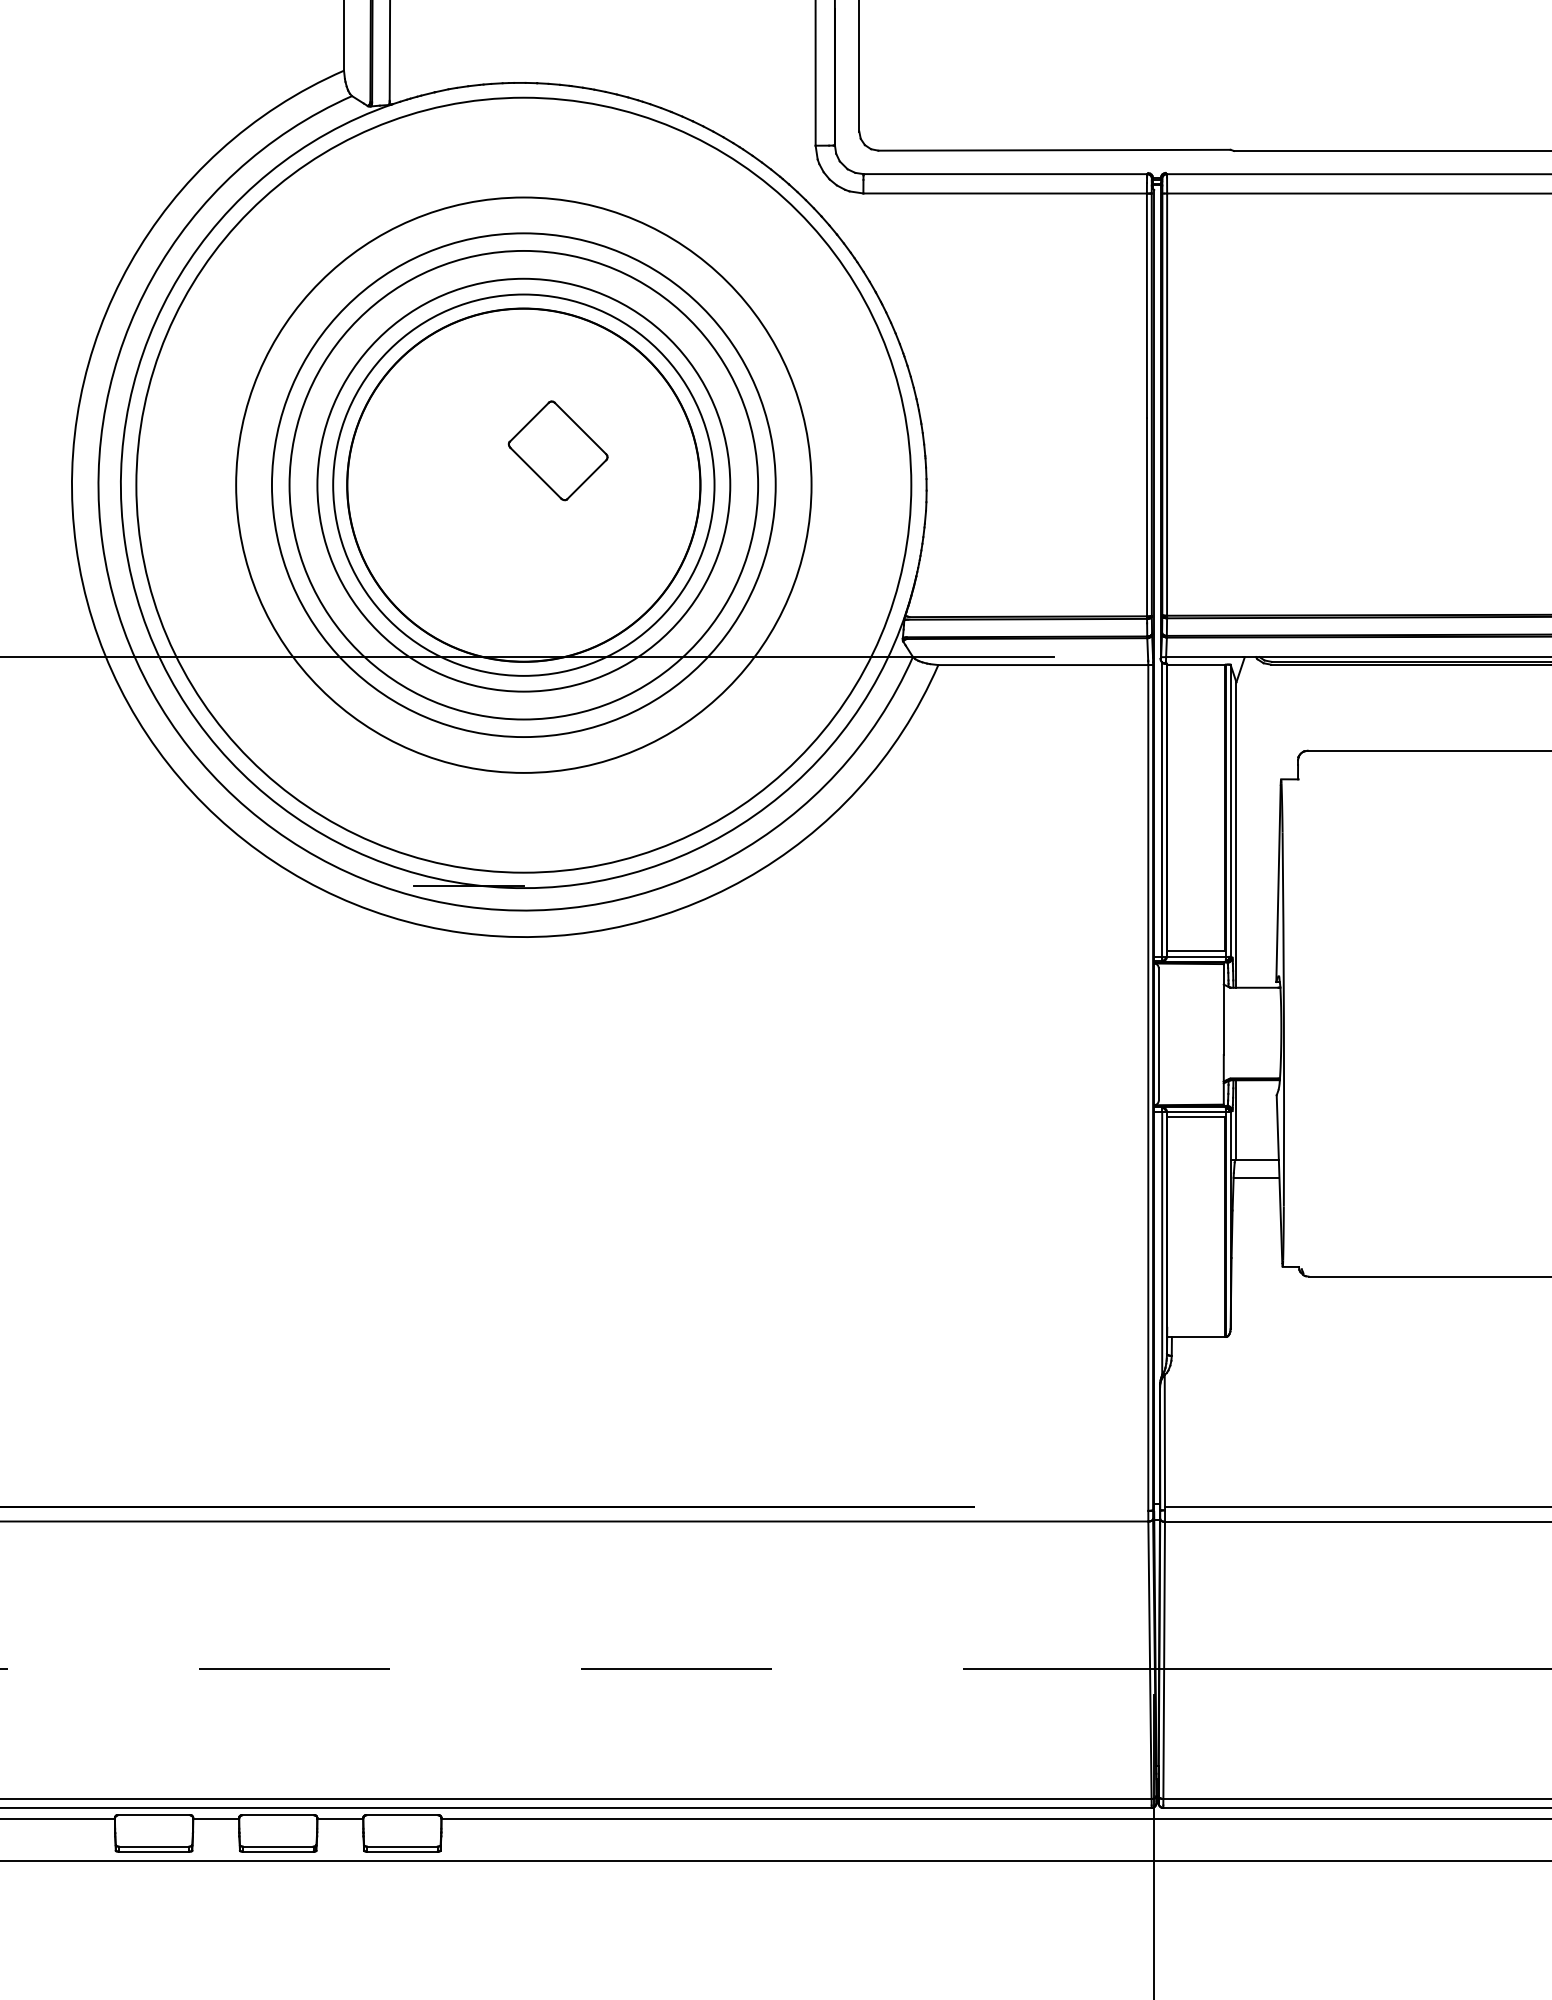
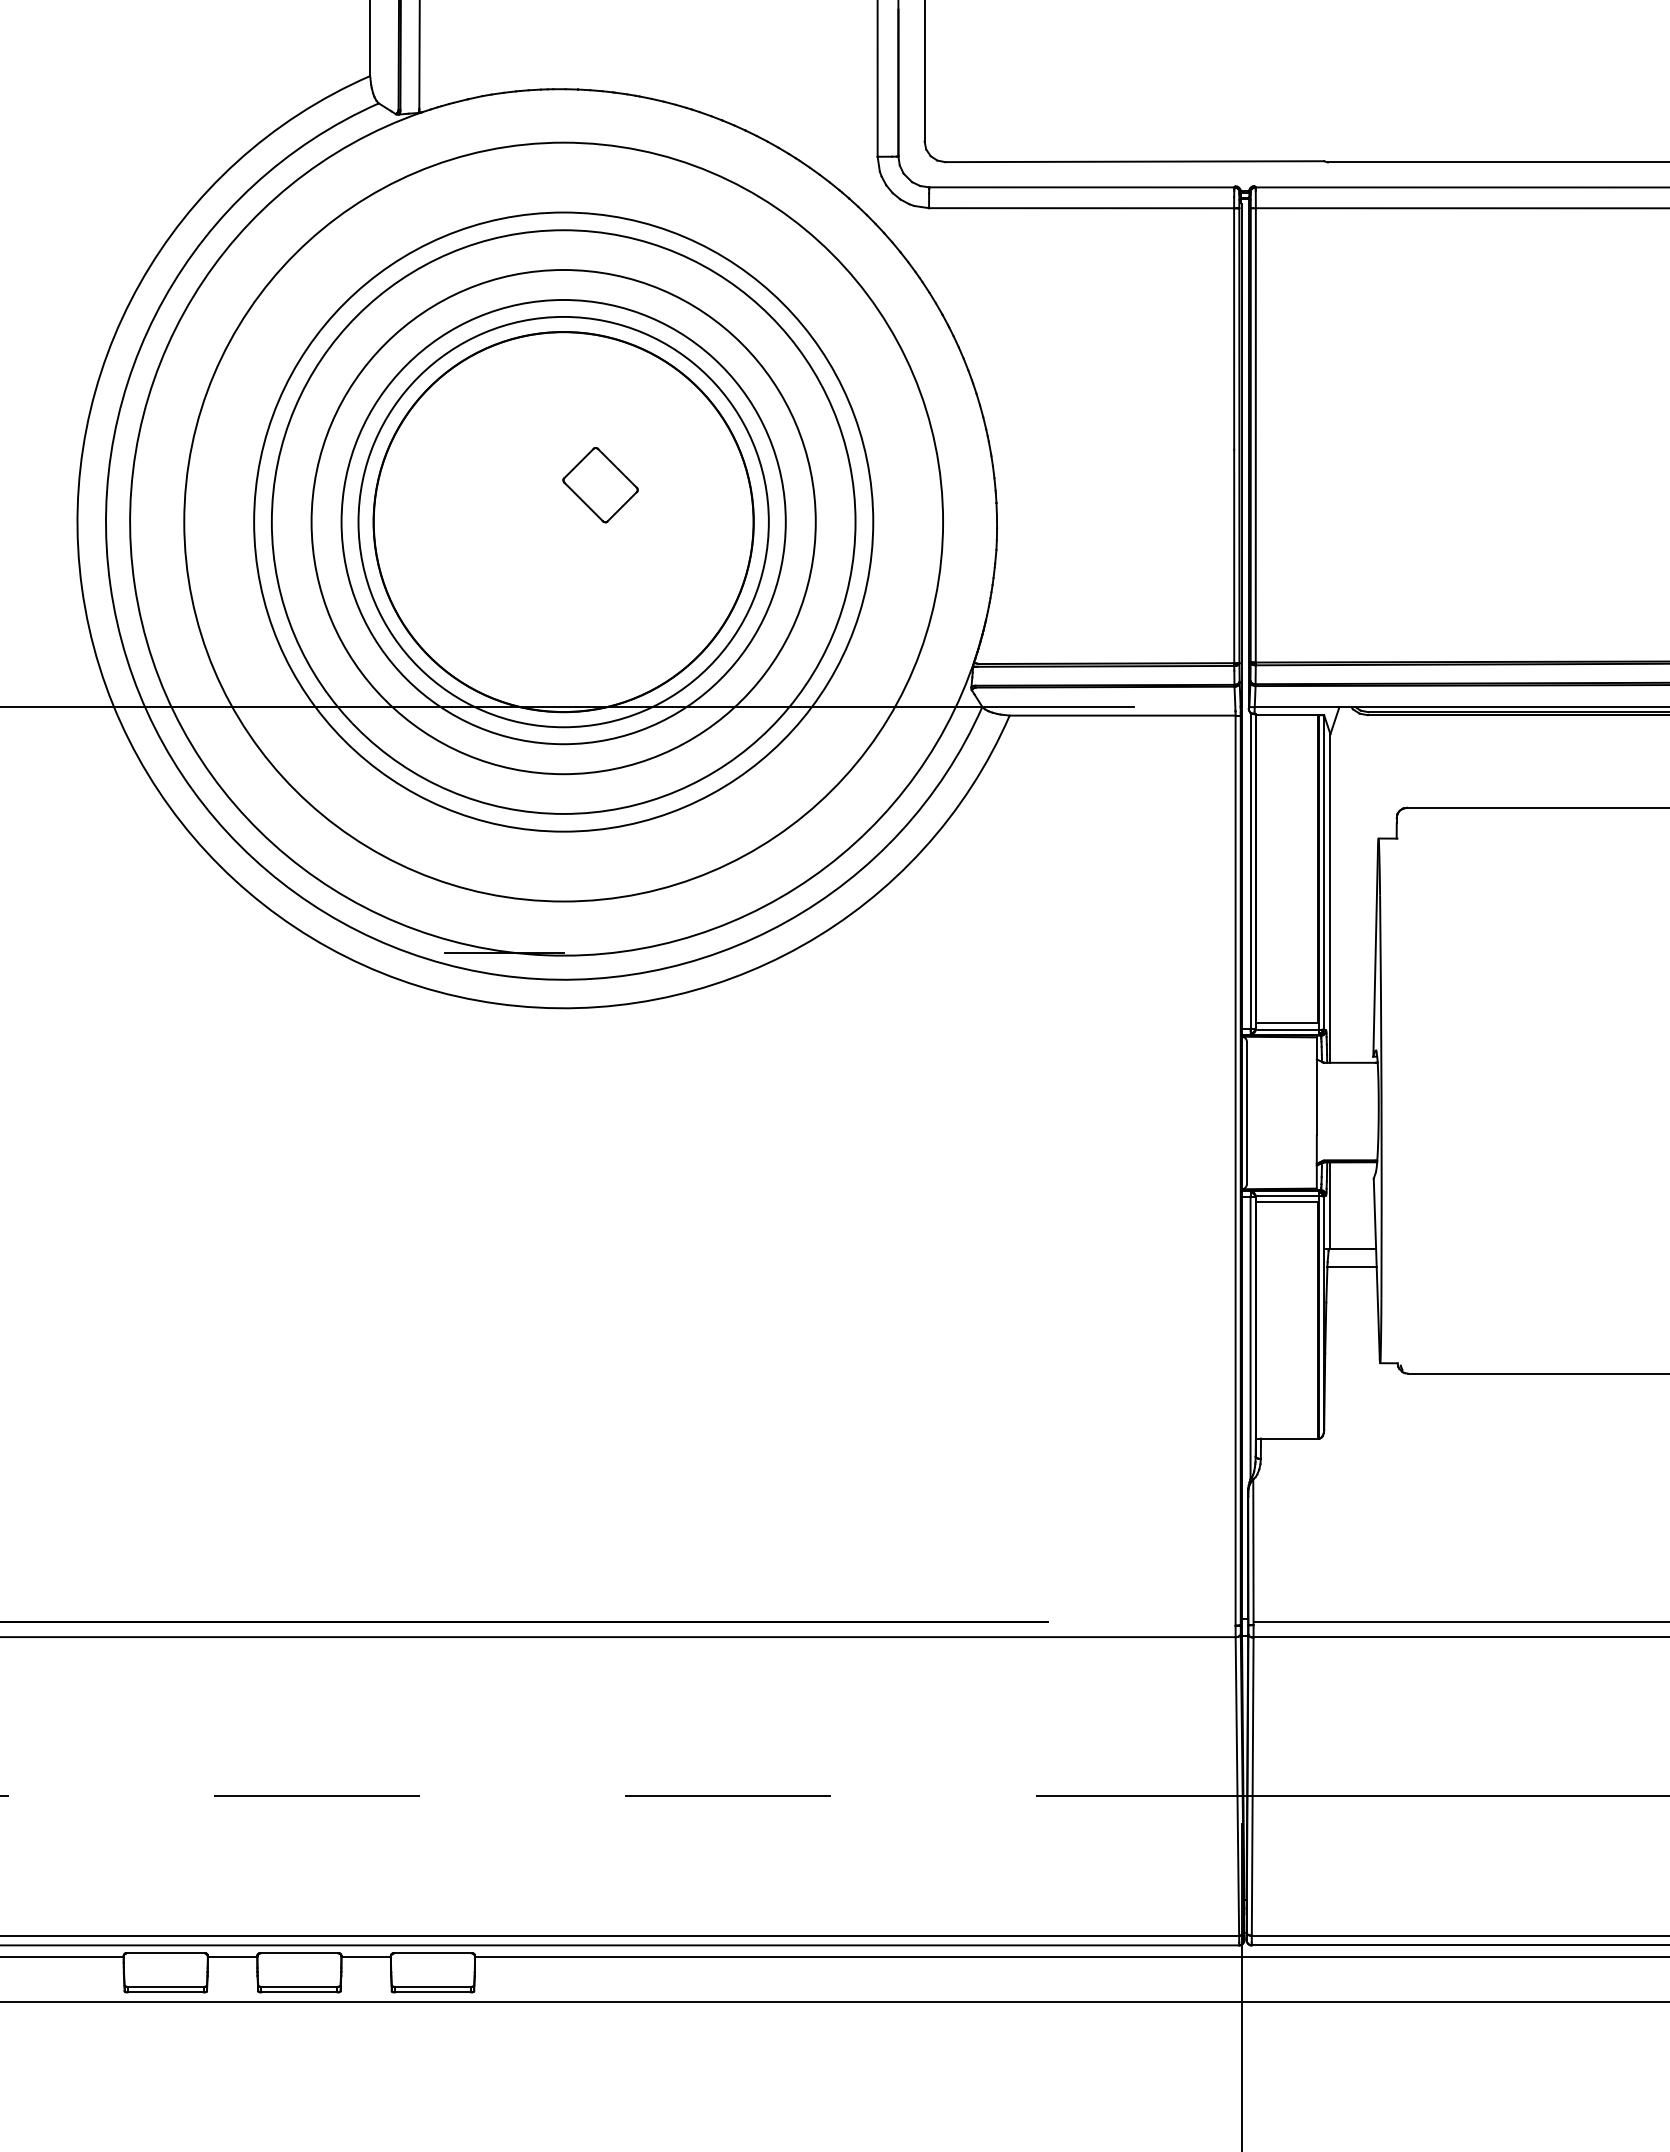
part: (557, 450) -> (599, 484), size x0.7
circle: (523, 484) -> (563, 521), size x0.7
circle: (523, 485) -> (563, 522), size x1.4

